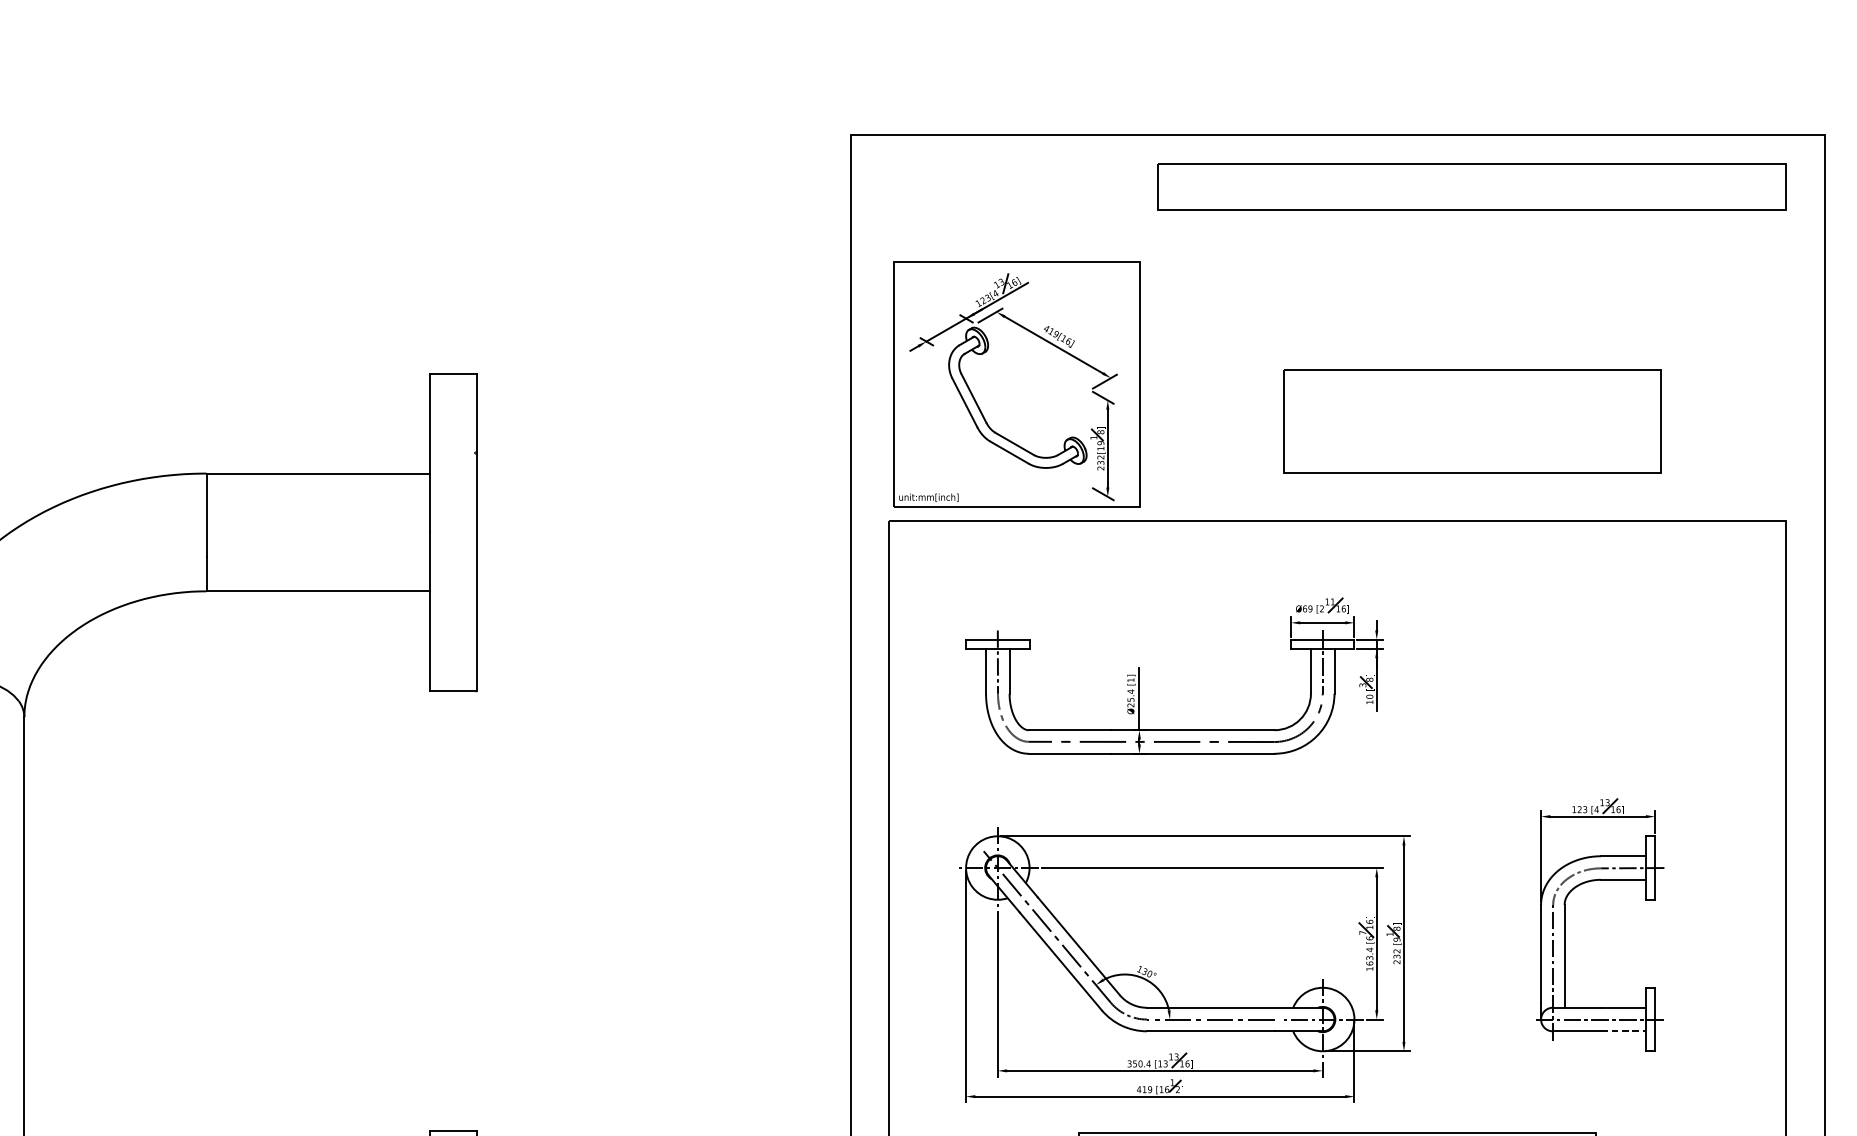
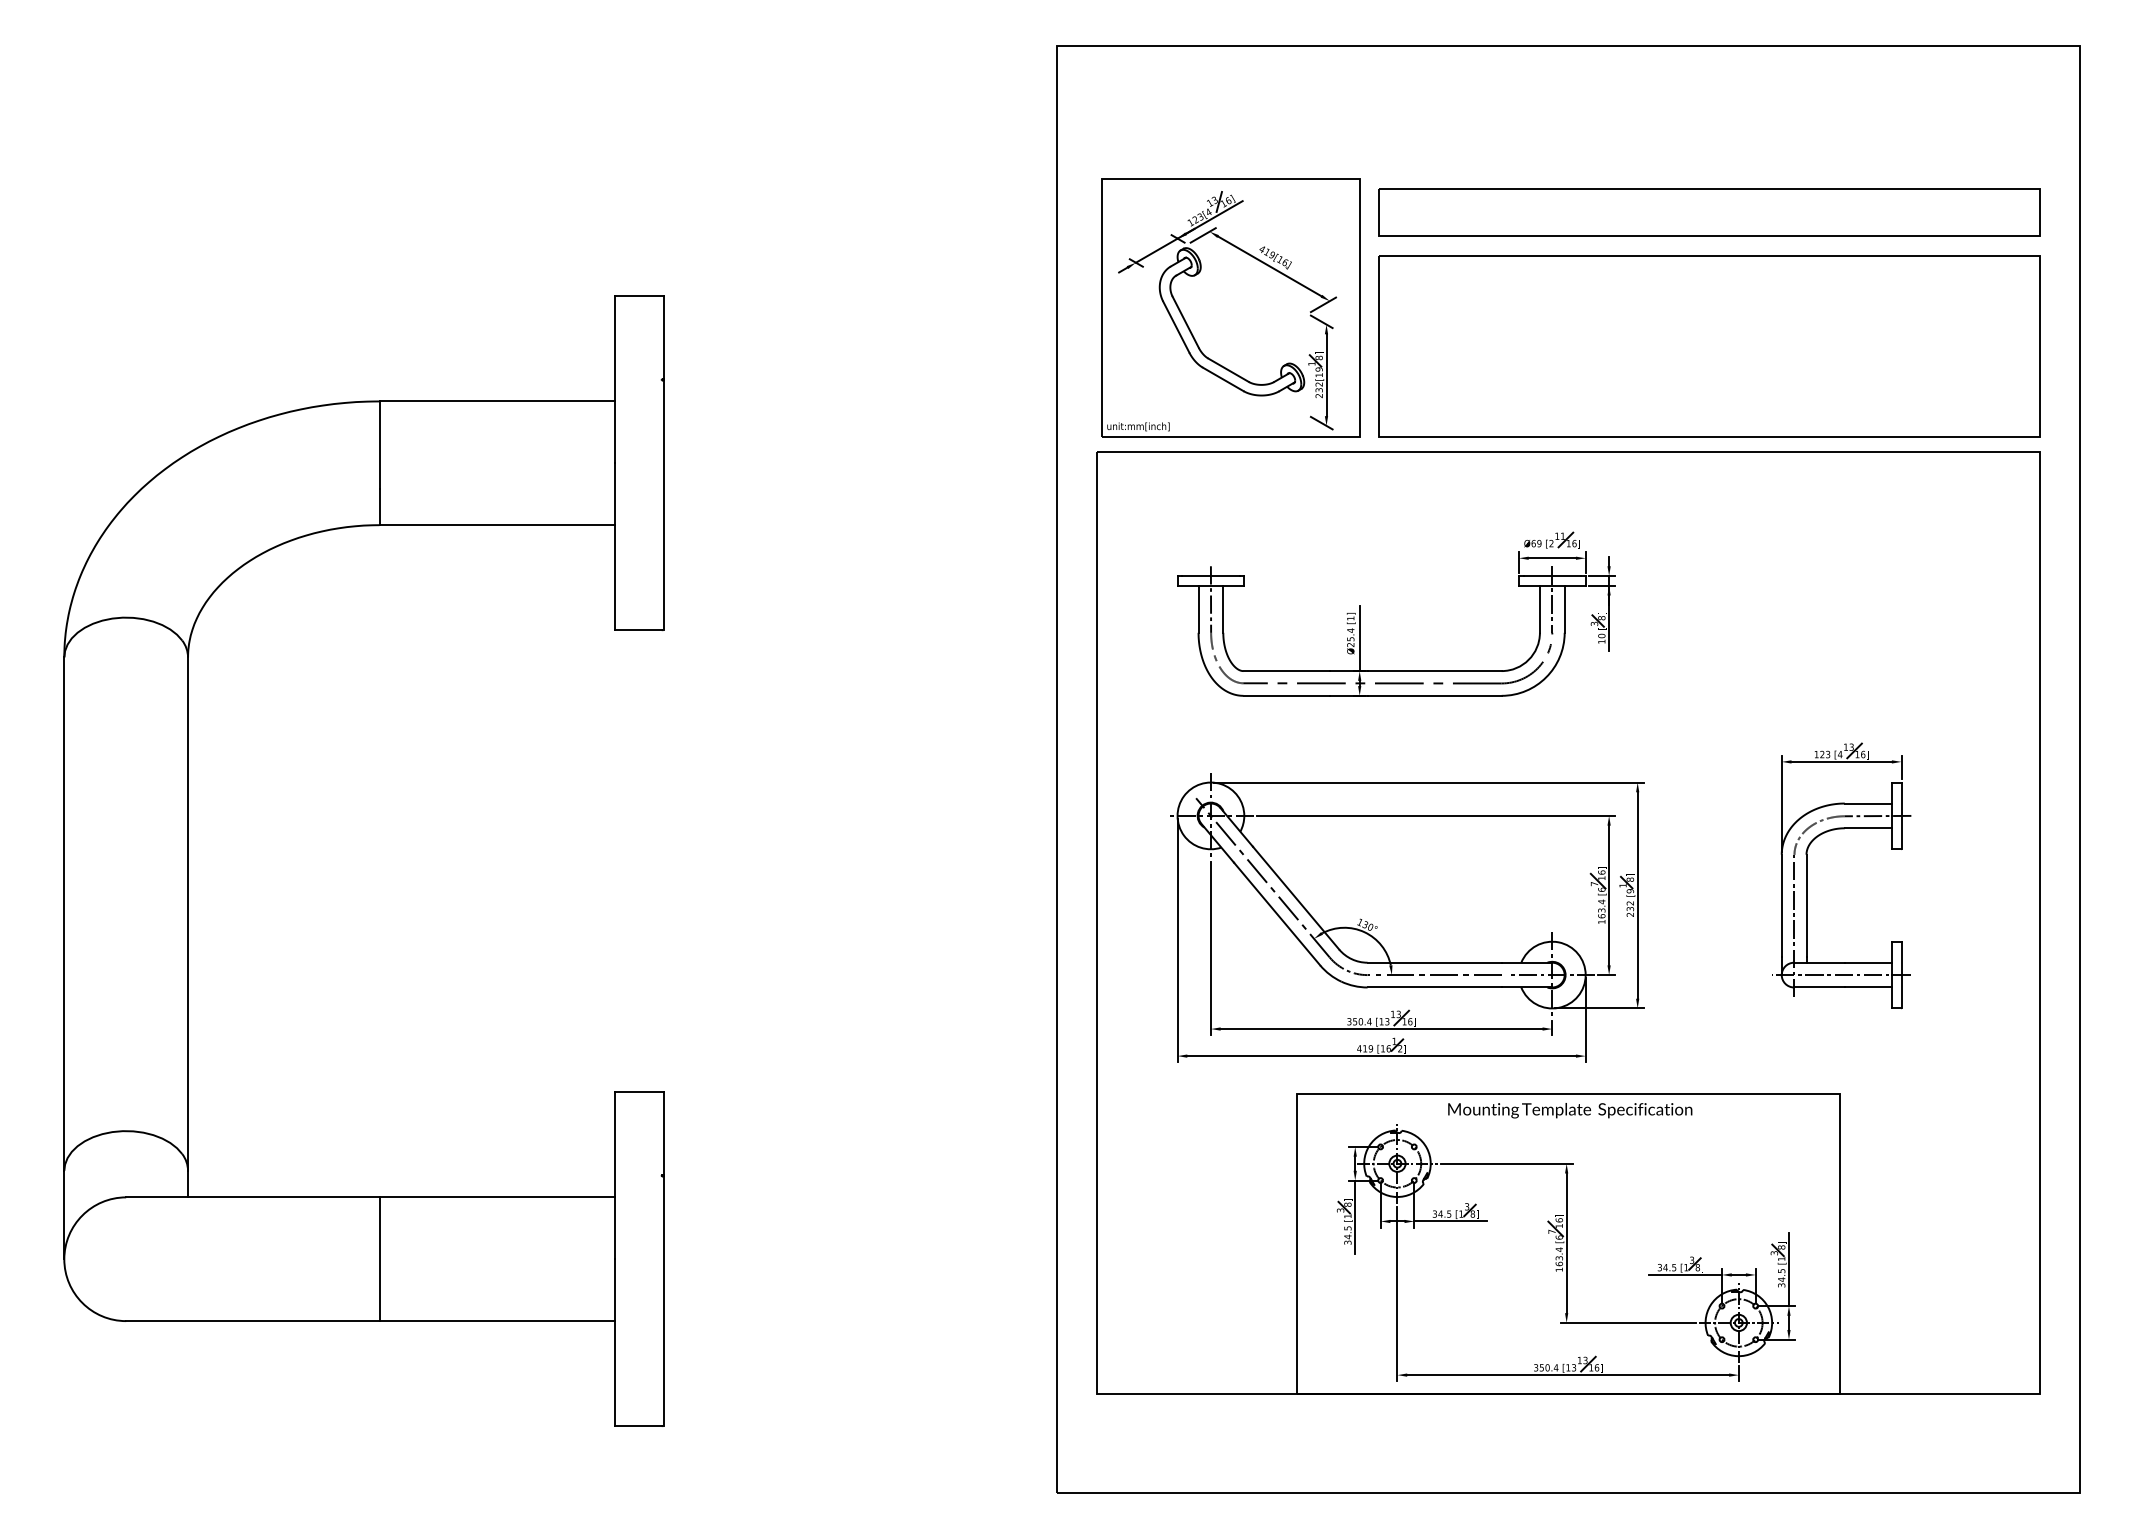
part: (1472, 187) -> (1709, 212), moved
part: (1472, 421) -> (1709, 346), size x1.67
line: (1623, 1031) -> (1868, 987), dashed -> solid

